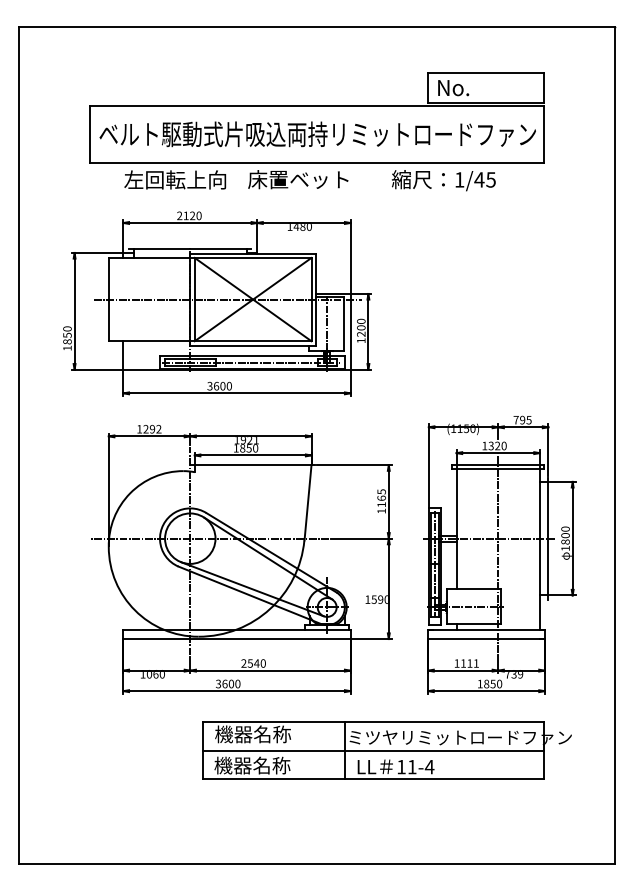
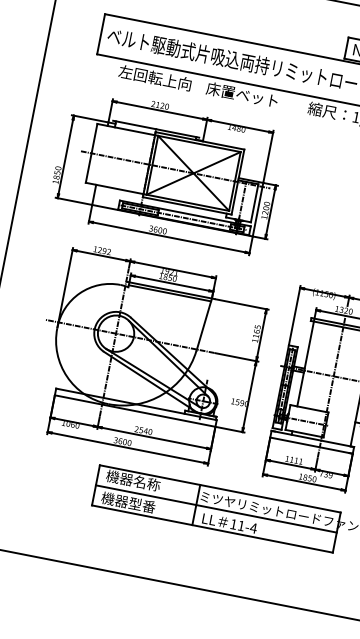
line: (252, 469) -> (169, 293), added
text: (271, 765) -> (142, 505), 機器名称 -> 機器型番

